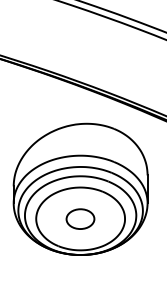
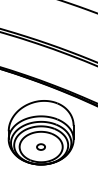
part: (79, 217) -> (40, 146), size x0.6

